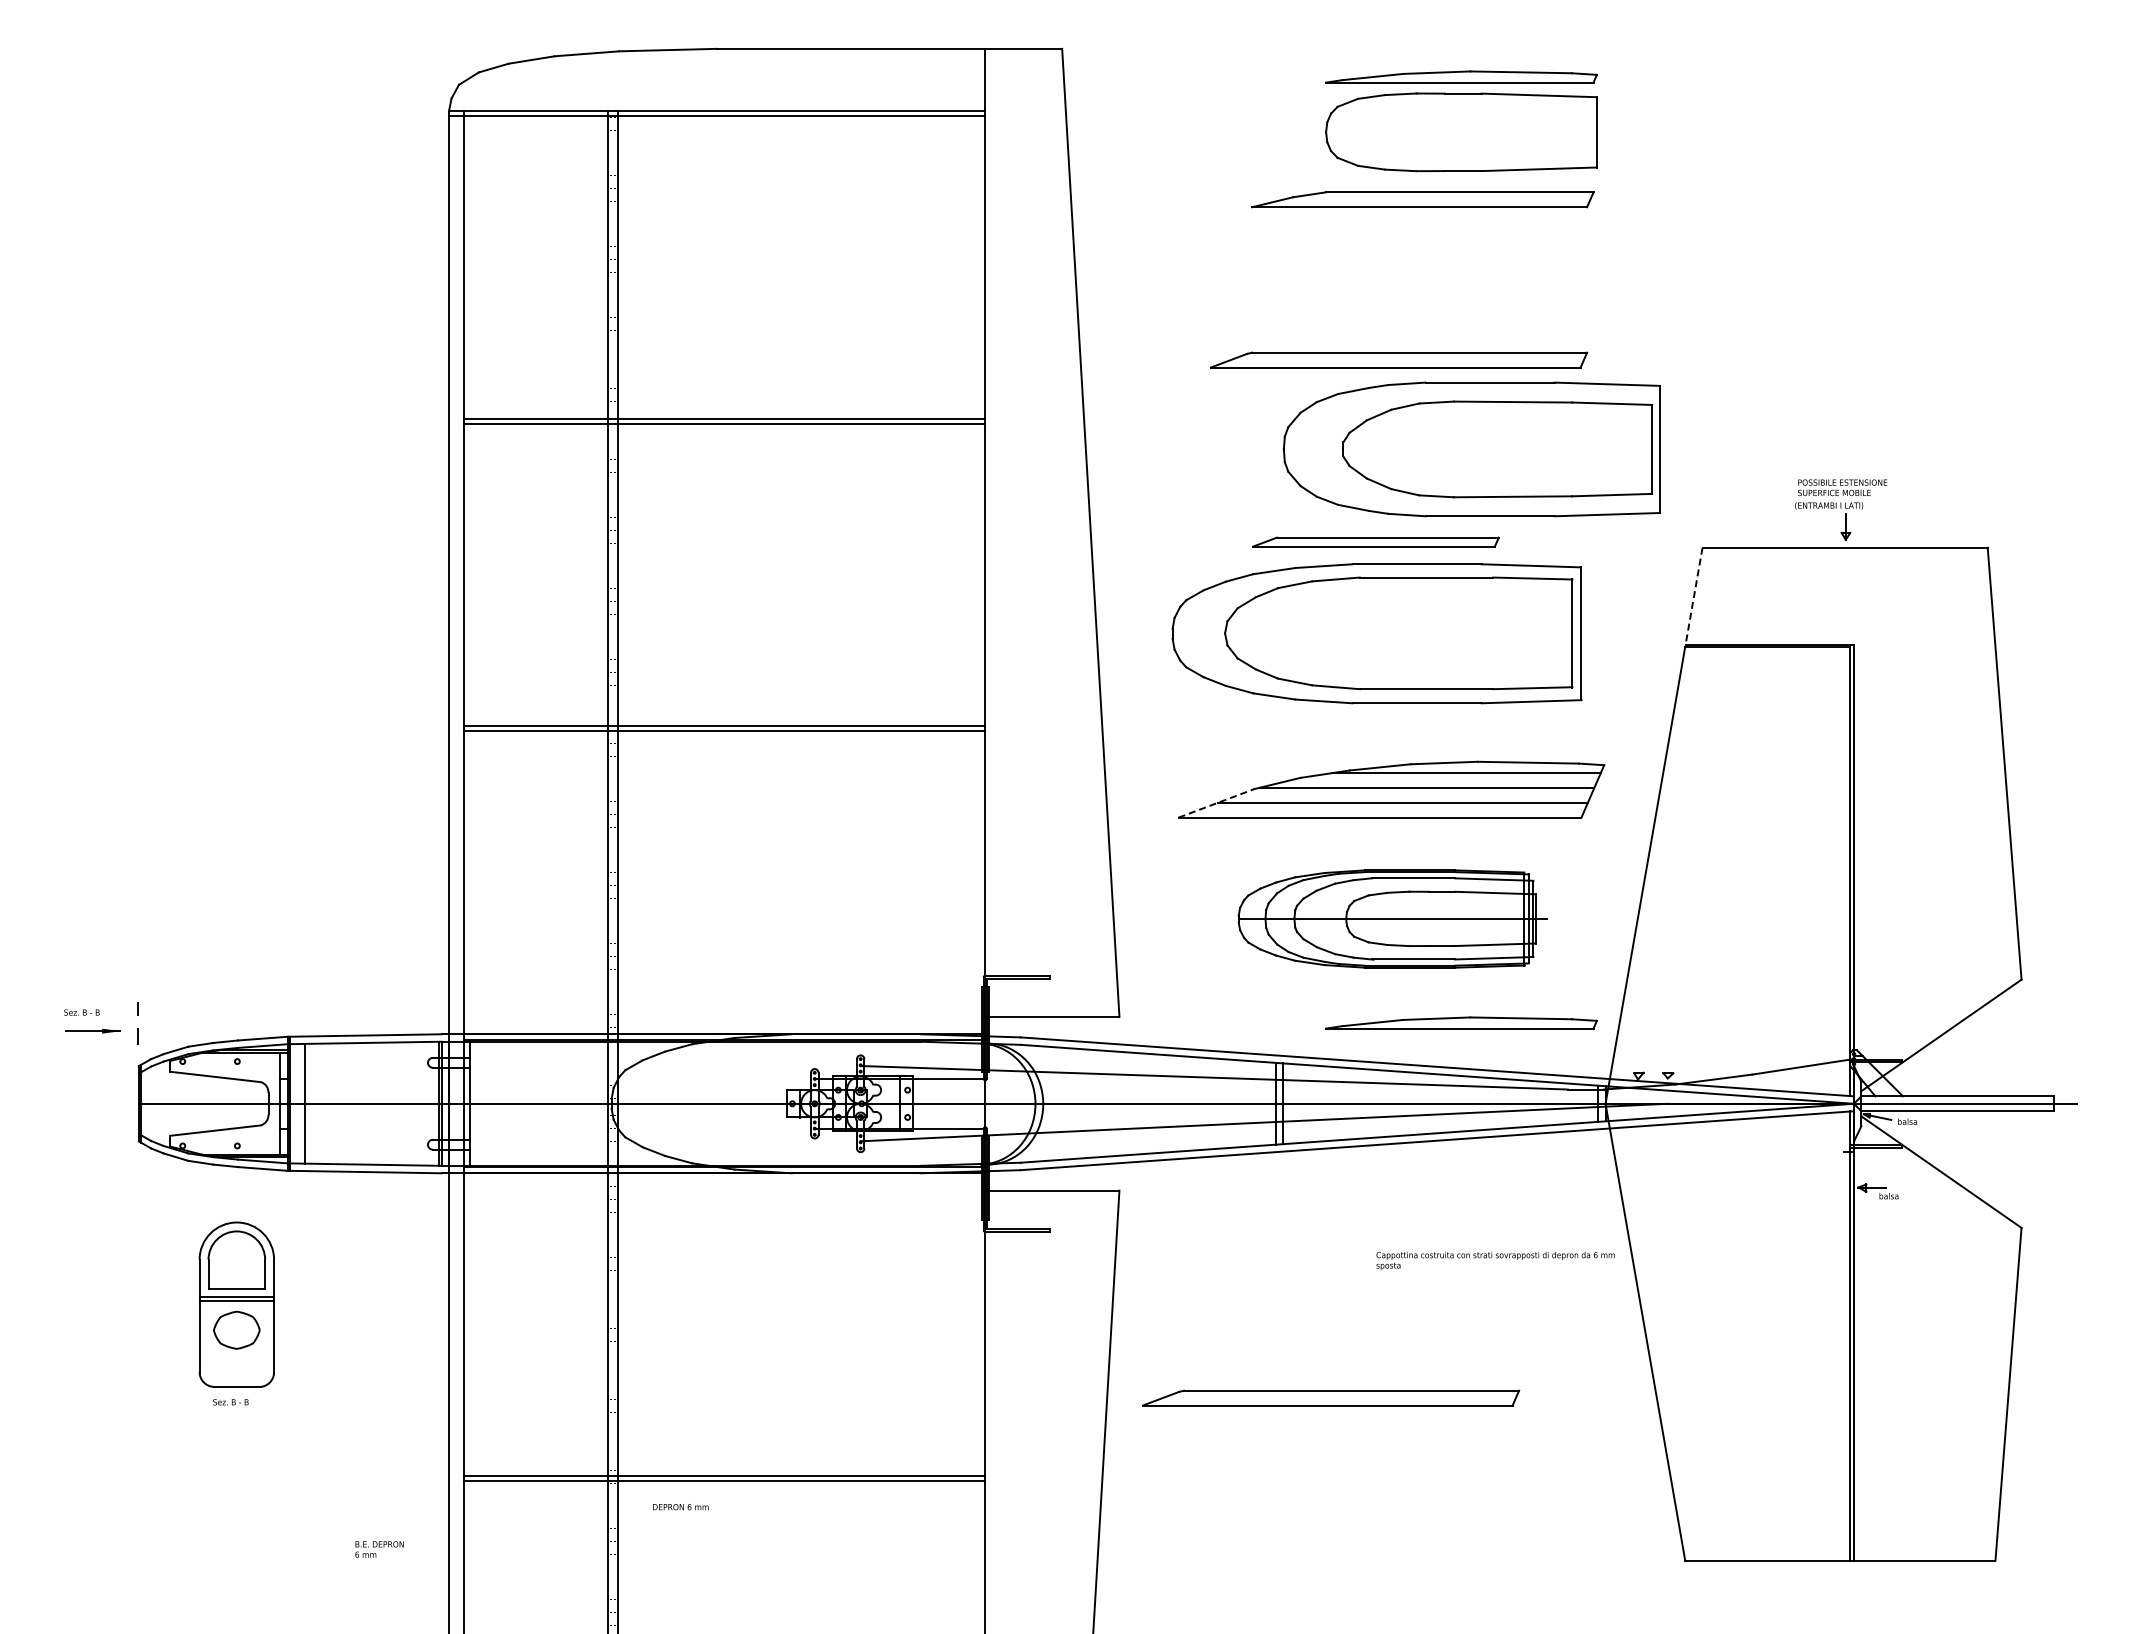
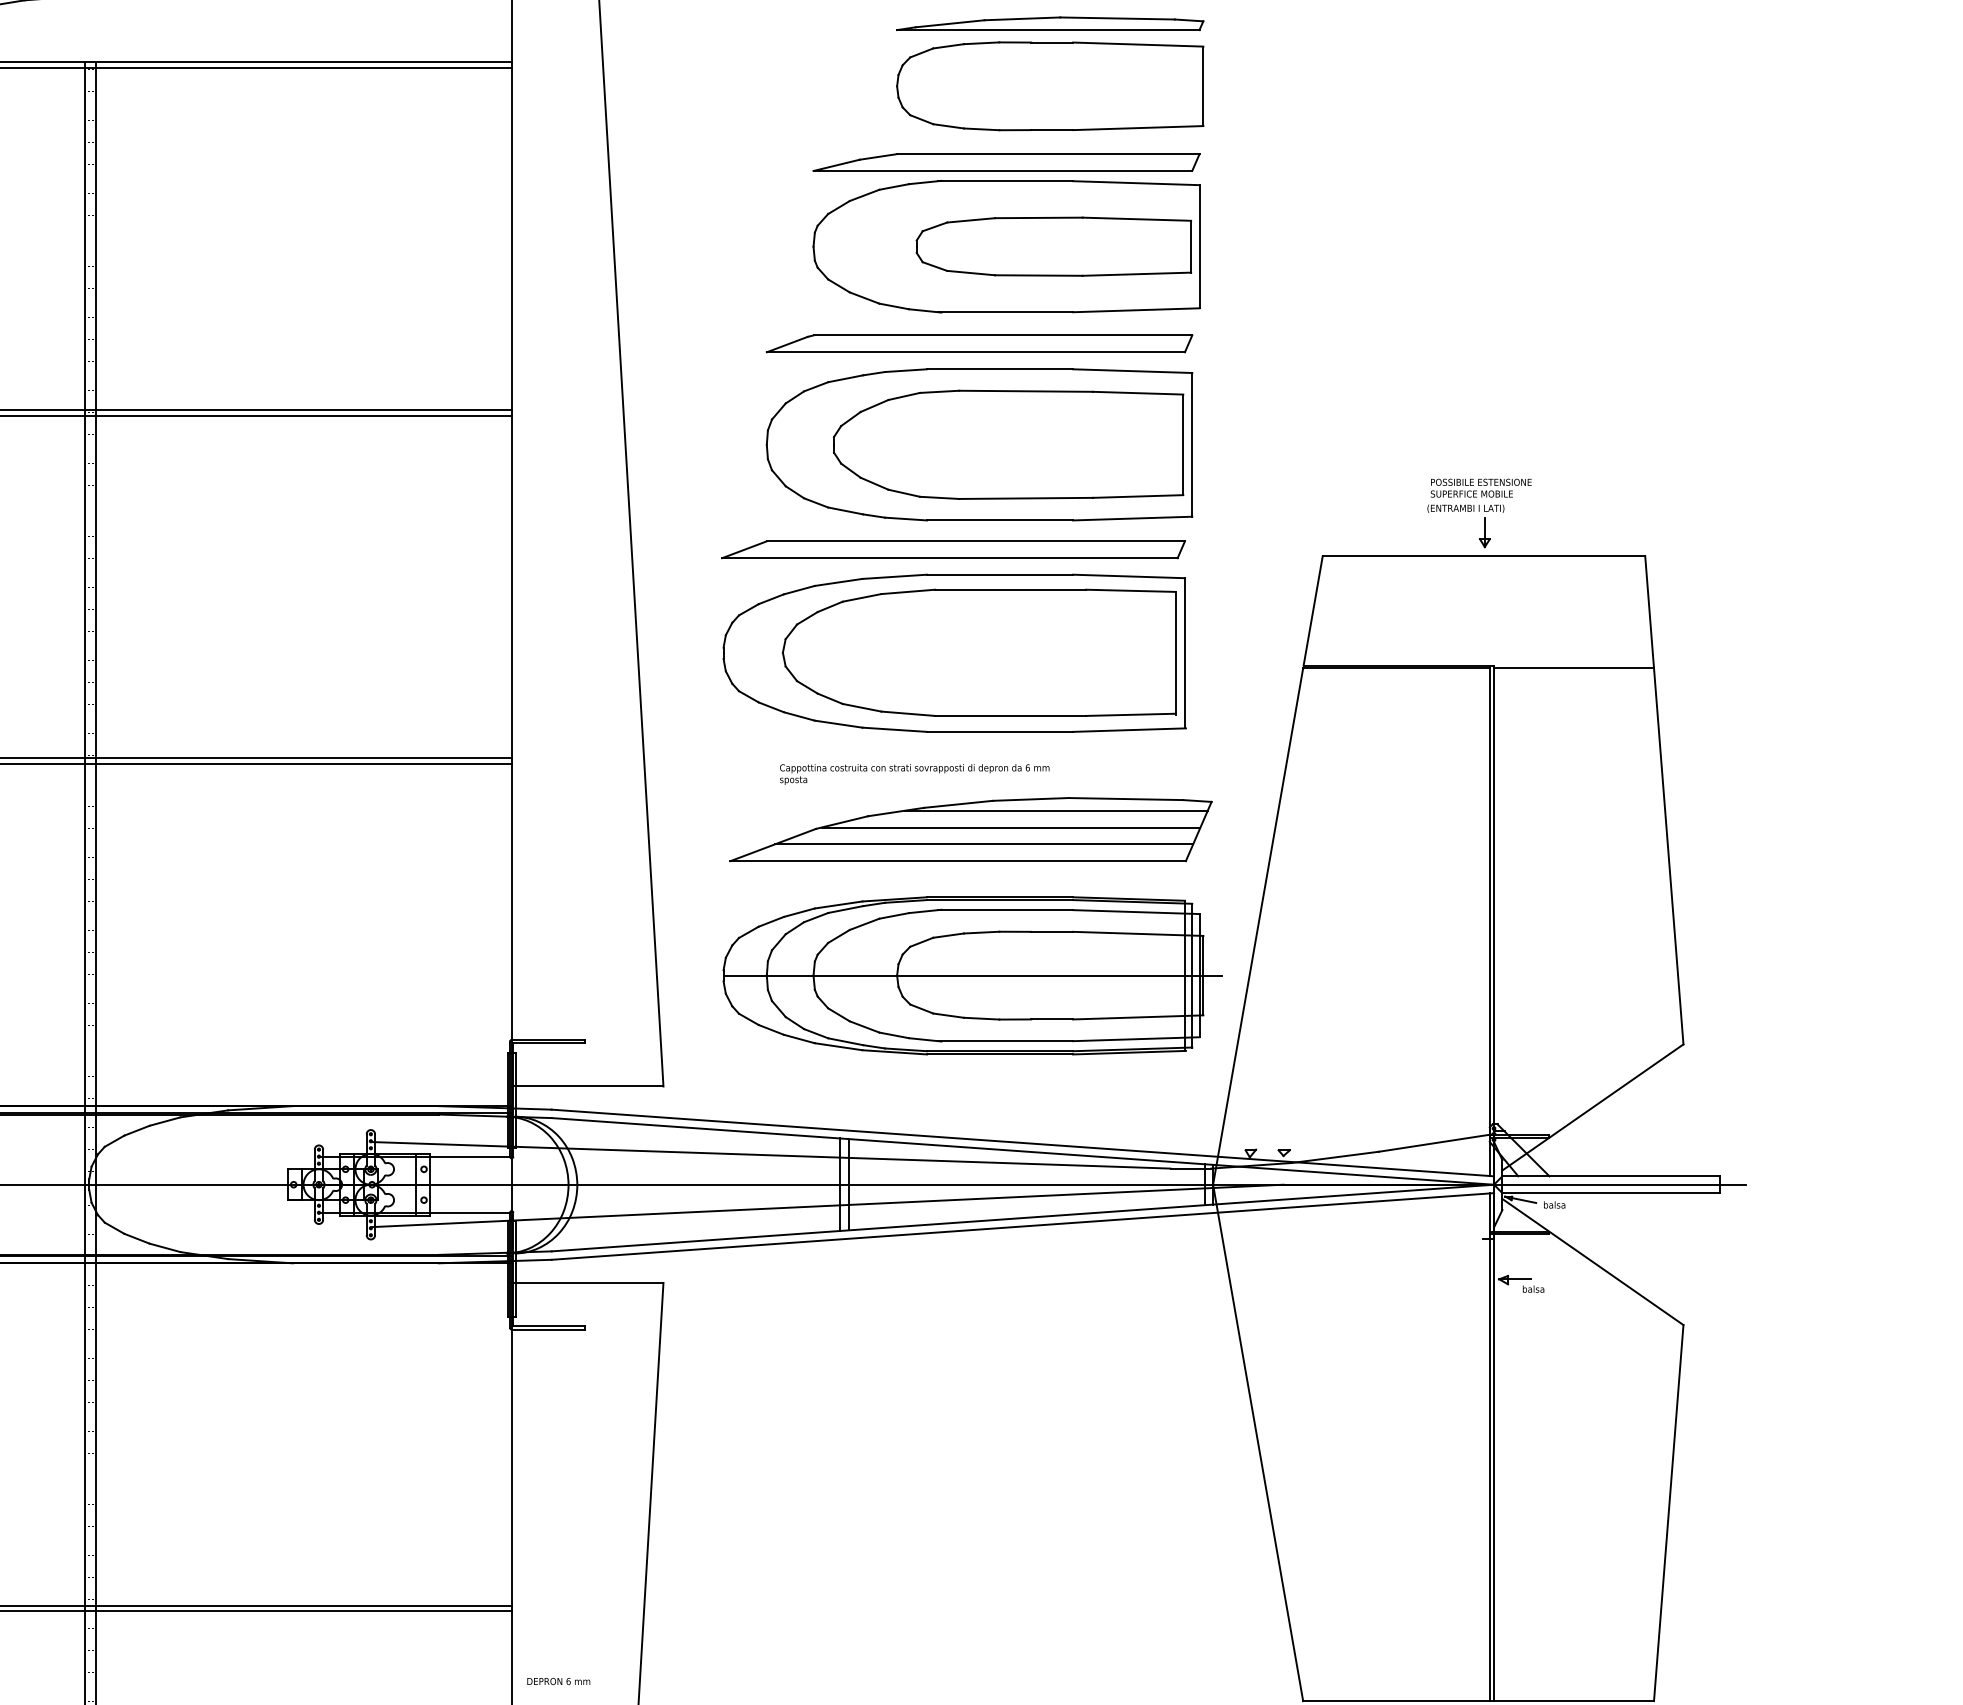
part: (1422, 274) -> (1006, 247), added
part: (1471, 449) -> (979, 444), moved
part: (1375, 541) -> (952, 548), size x1.67
line: (1693, 596) -> (1312, 611), dashed -> solid
line: (1924, 647) -> (1573, 668), added
line: (1216, 803) -> (773, 845), dashed -> solid
part: (1392, 918) -> (972, 975), size x1.43
part: (1461, 1022) -> (1050, 1092), removed
text: (1495, 1260) -> (914, 773), moved
part: (1330, 1397) -> (902, 1516), removed
text: (680, 1507) -> (558, 1681), moved

